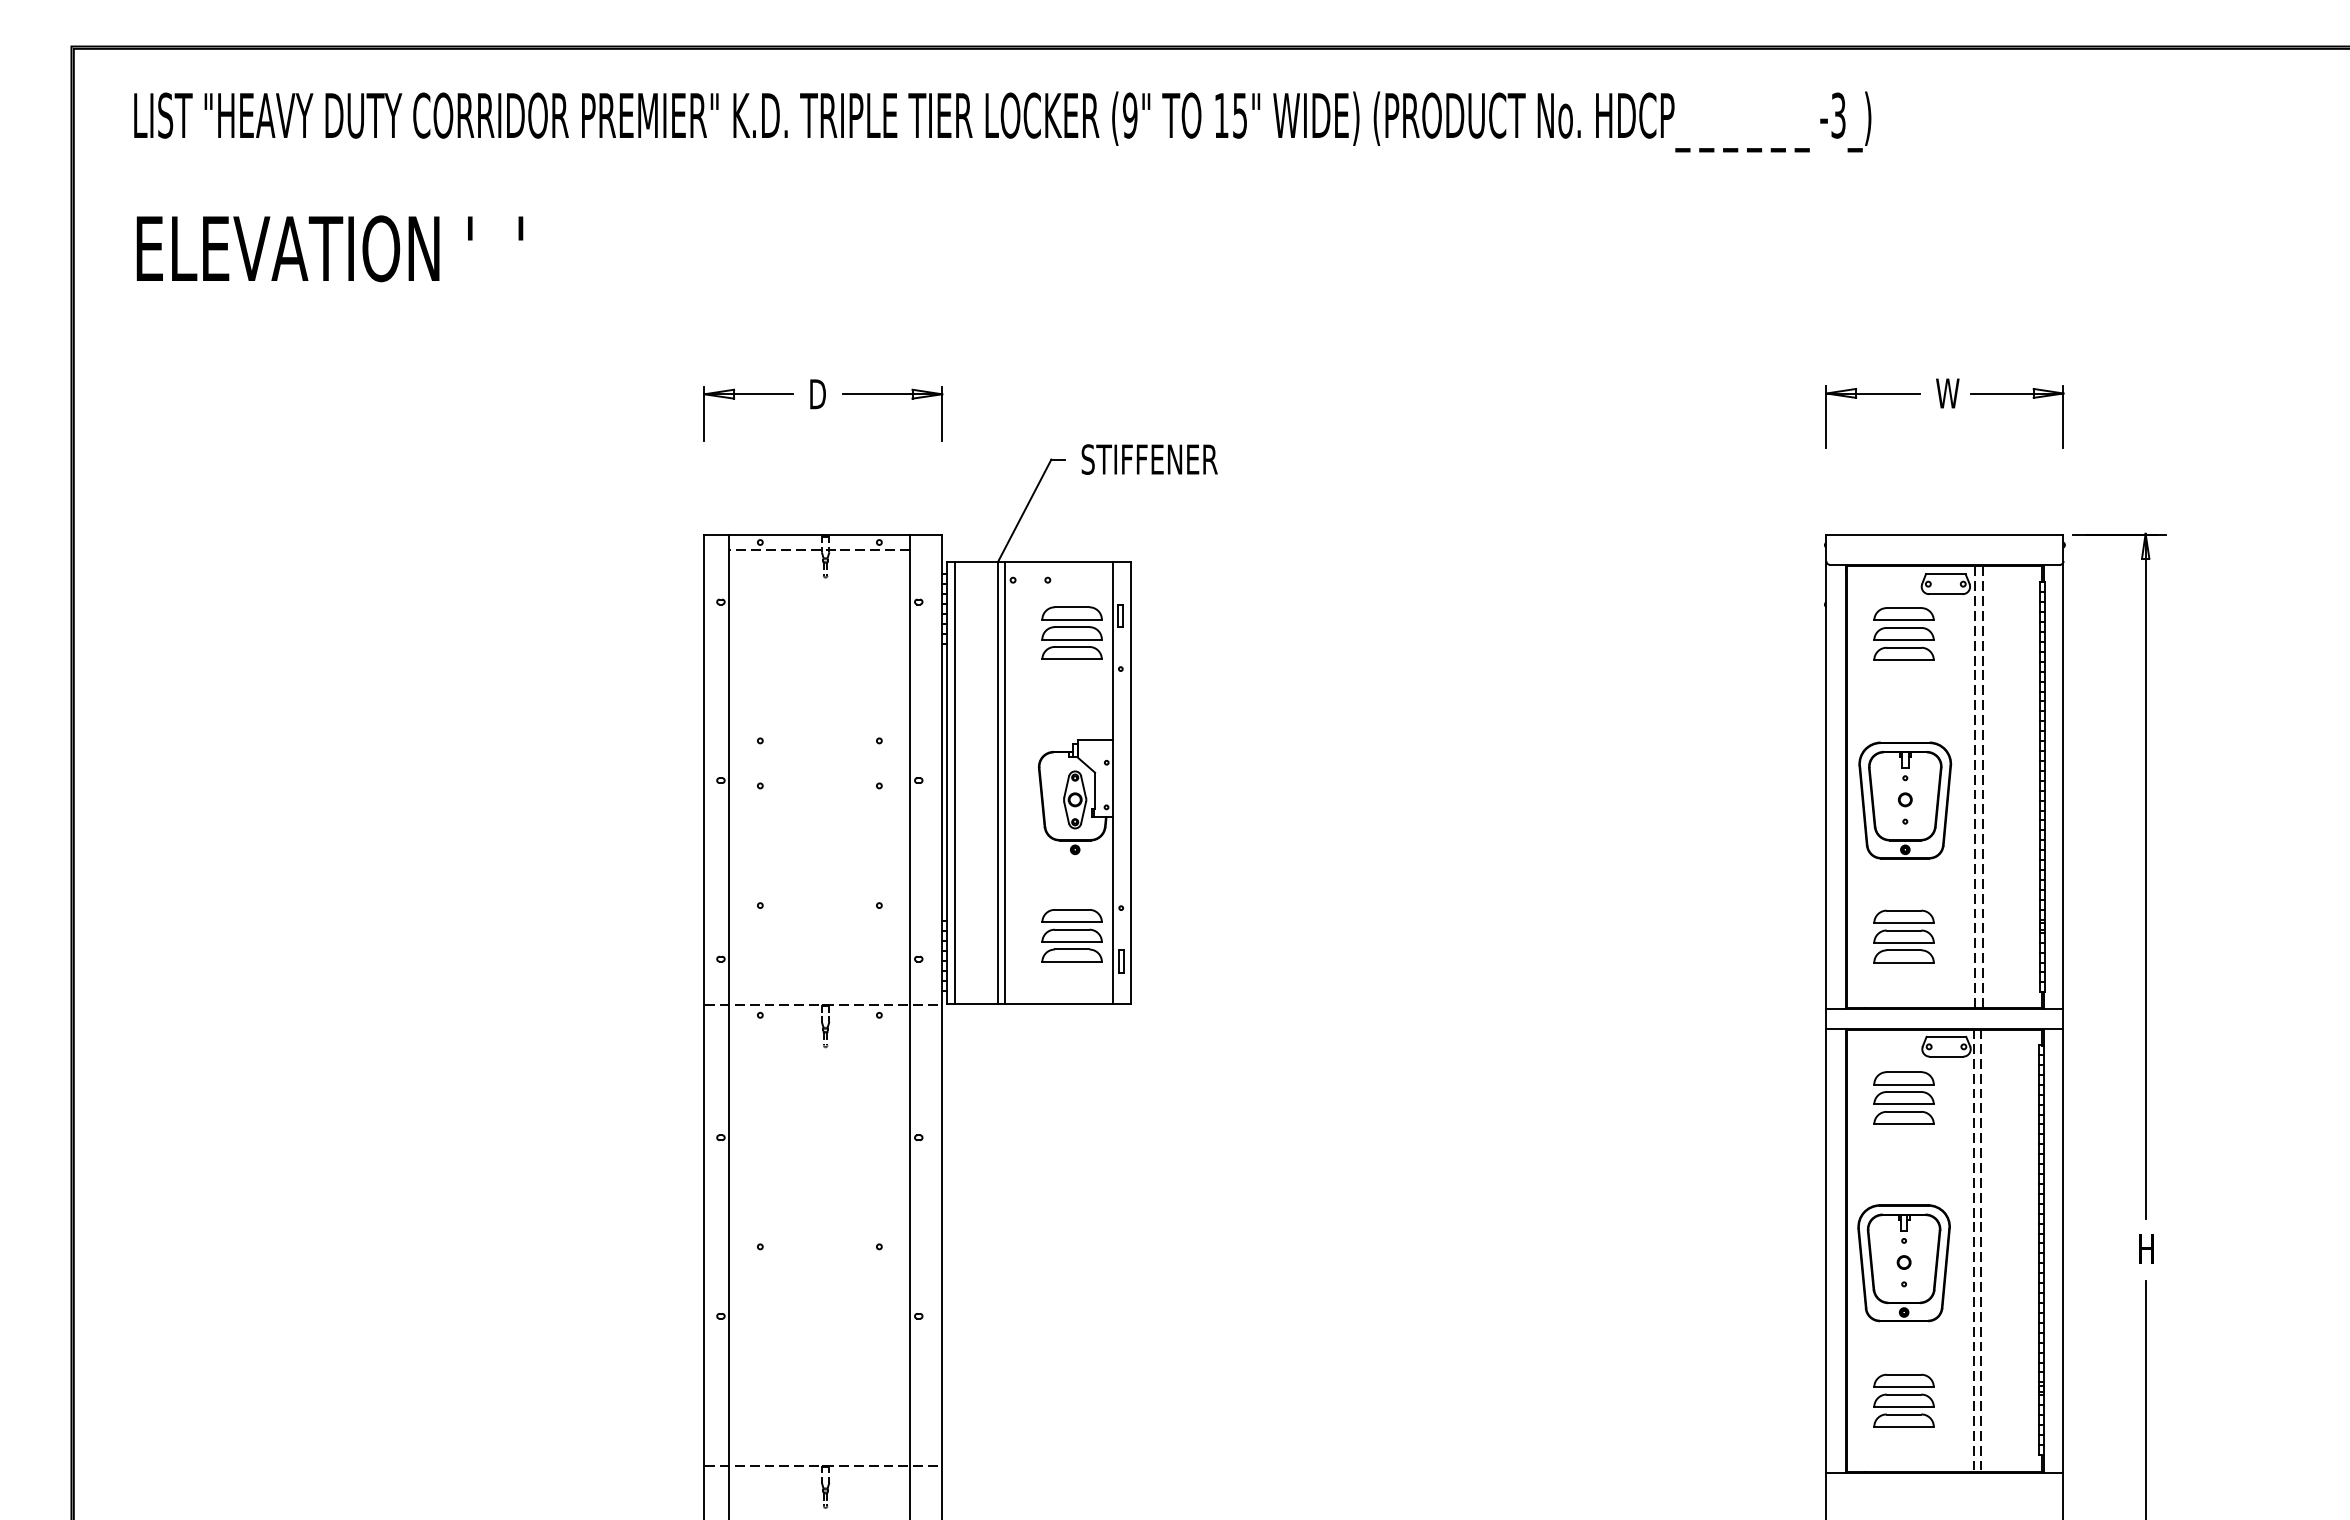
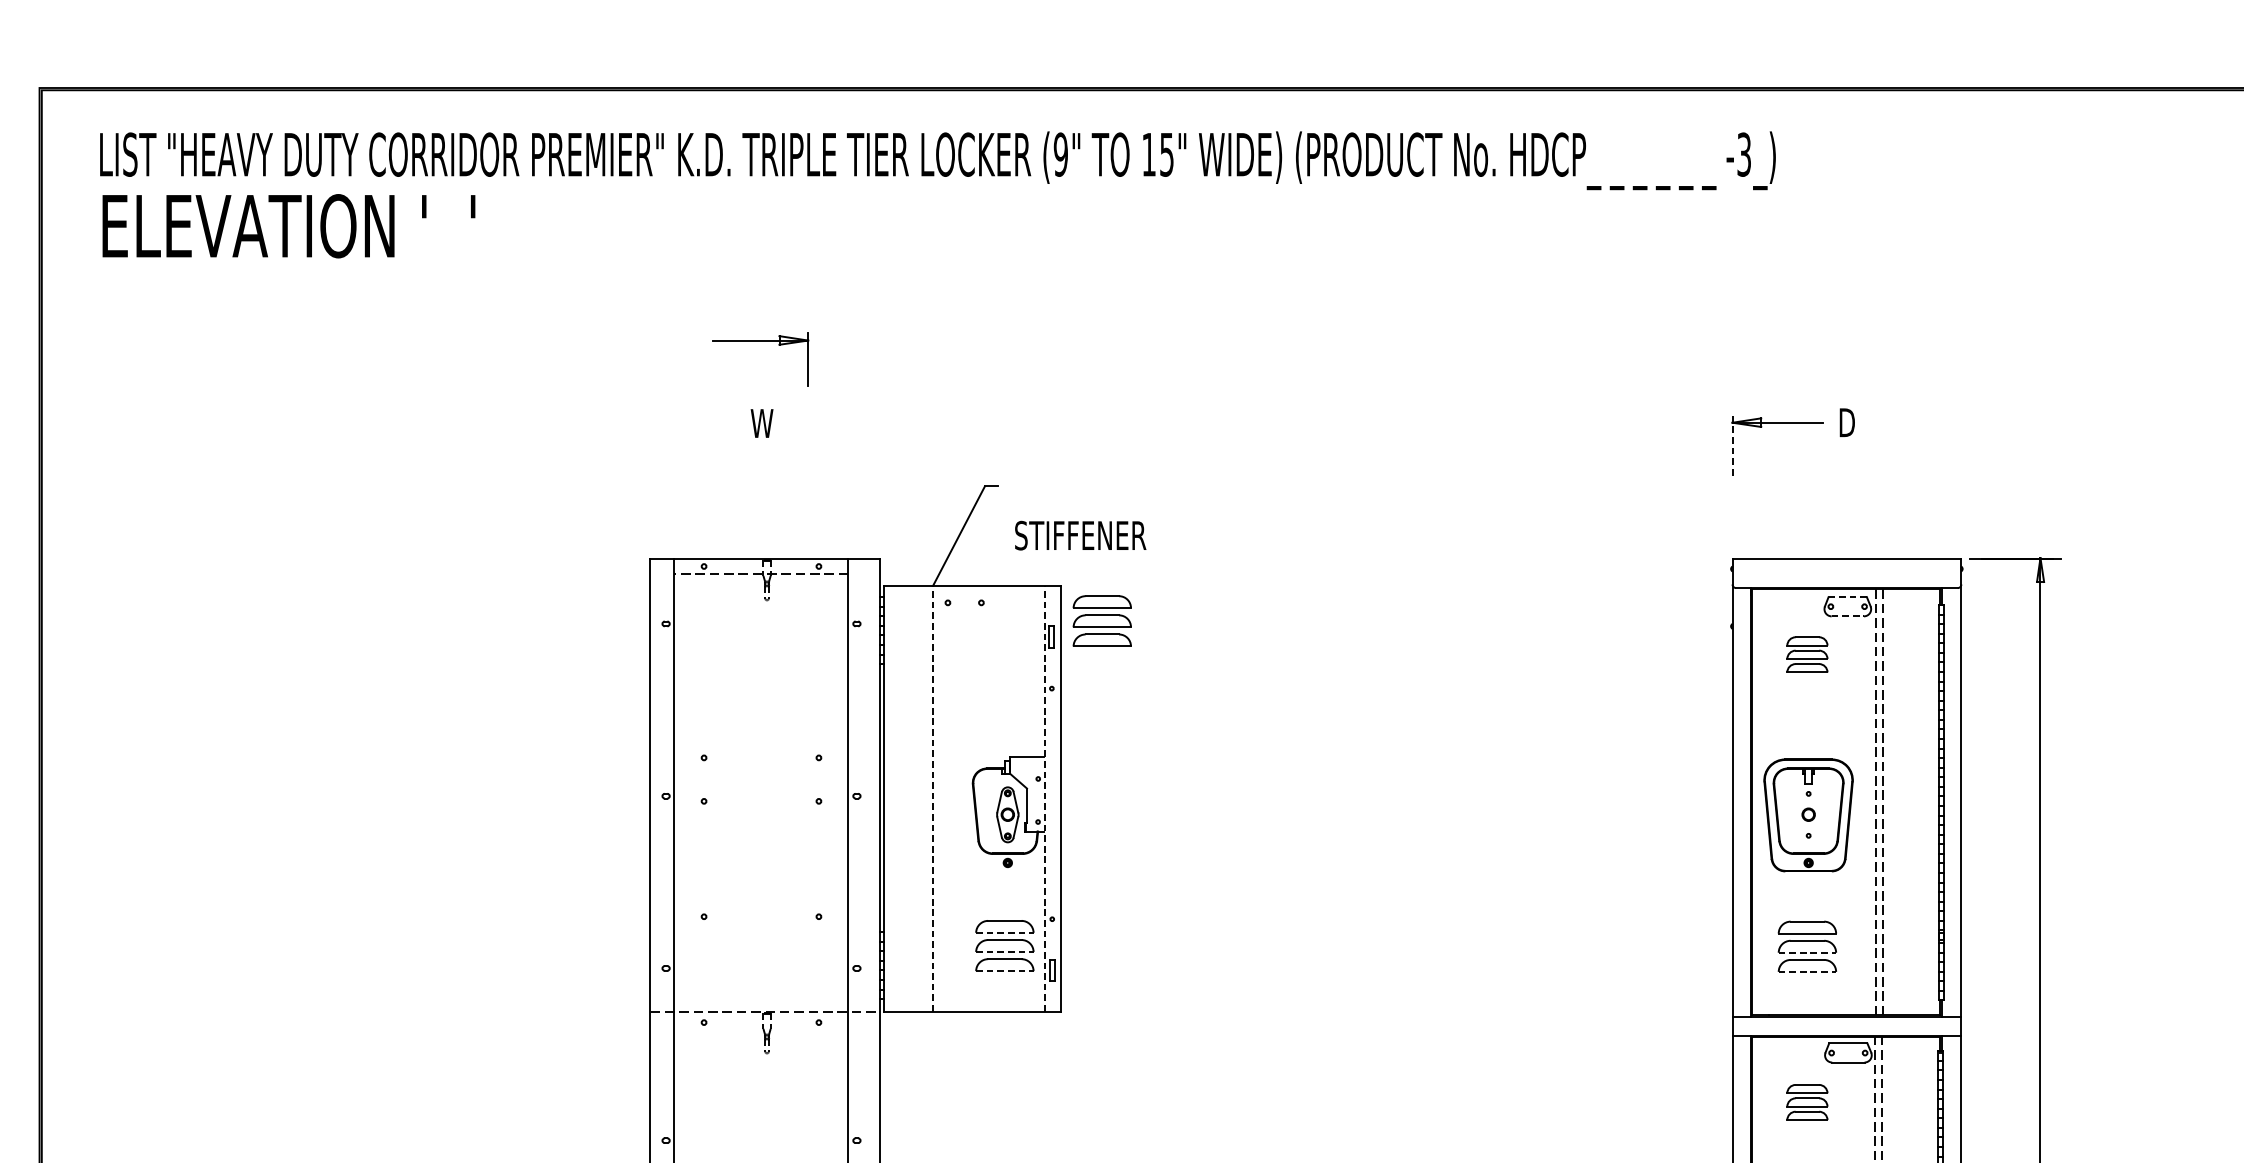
text: (329, 248) -> (288, 225), moved
text: (1947, 393) -> (1849, 422), W -> D
part: (748, 394) -> (692, 423), removed
text: (820, 394) -> (762, 423), D -> W
part: (892, 394) -> (760, 340), moved
part: (2017, 394) -> (1916, 423), removed
line: (1826, 416) -> (1732, 444), solid -> dashed
text: (1149, 459) -> (1080, 535), moved
line: (1945, 574) -> (1847, 597), solid -> dashed
line: (1945, 594) -> (1847, 616), solid -> dashed
part: (1071, 632) -> (1101, 620), moved
part: (1903, 633) -> (1806, 654), size x0.7
line: (954, 783) -> (891, 798), removed
line: (997, 783) -> (932, 798), solid -> dashed
line: (1005, 783) -> (940, 798), removed
line: (1113, 783) -> (1044, 798), solid -> dashed
line: (1072, 922) -> (1005, 933), solid -> dashed
line: (1072, 942) -> (1005, 952), solid -> dashed
line: (1903, 942) -> (1806, 952), solid -> dashed
line: (1072, 961) -> (1005, 970), solid -> dashed
line: (1903, 962) -> (1806, 971), solid -> dashed
part: (1903, 1097) -> (1806, 1101), size x0.7

